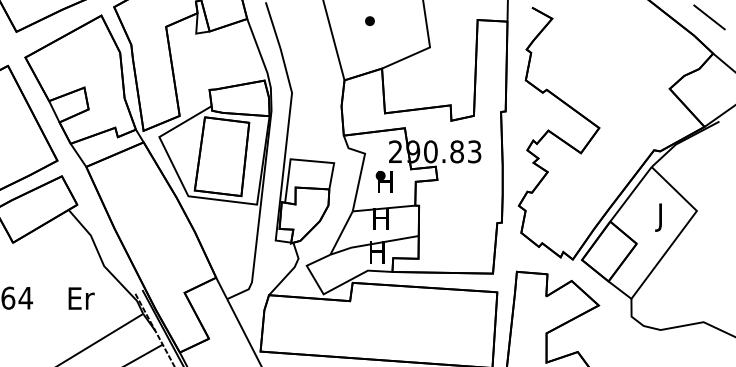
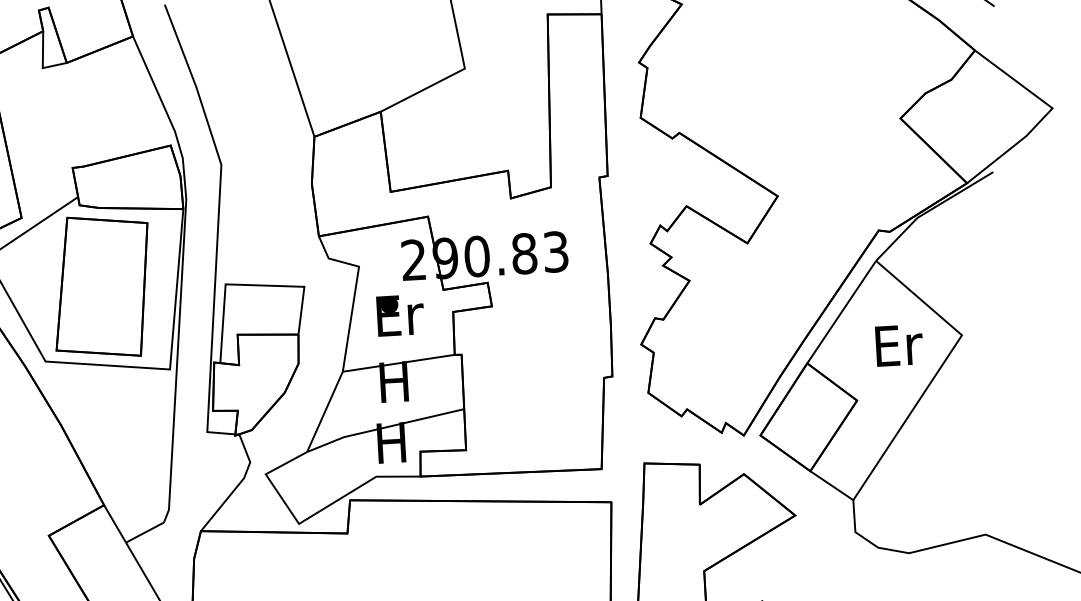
part: (369, 20) -> (353, 26), removed
text: (386, 181) -> (400, 314), H -> Er
text: (661, 217) -> (898, 350), J -> Er

